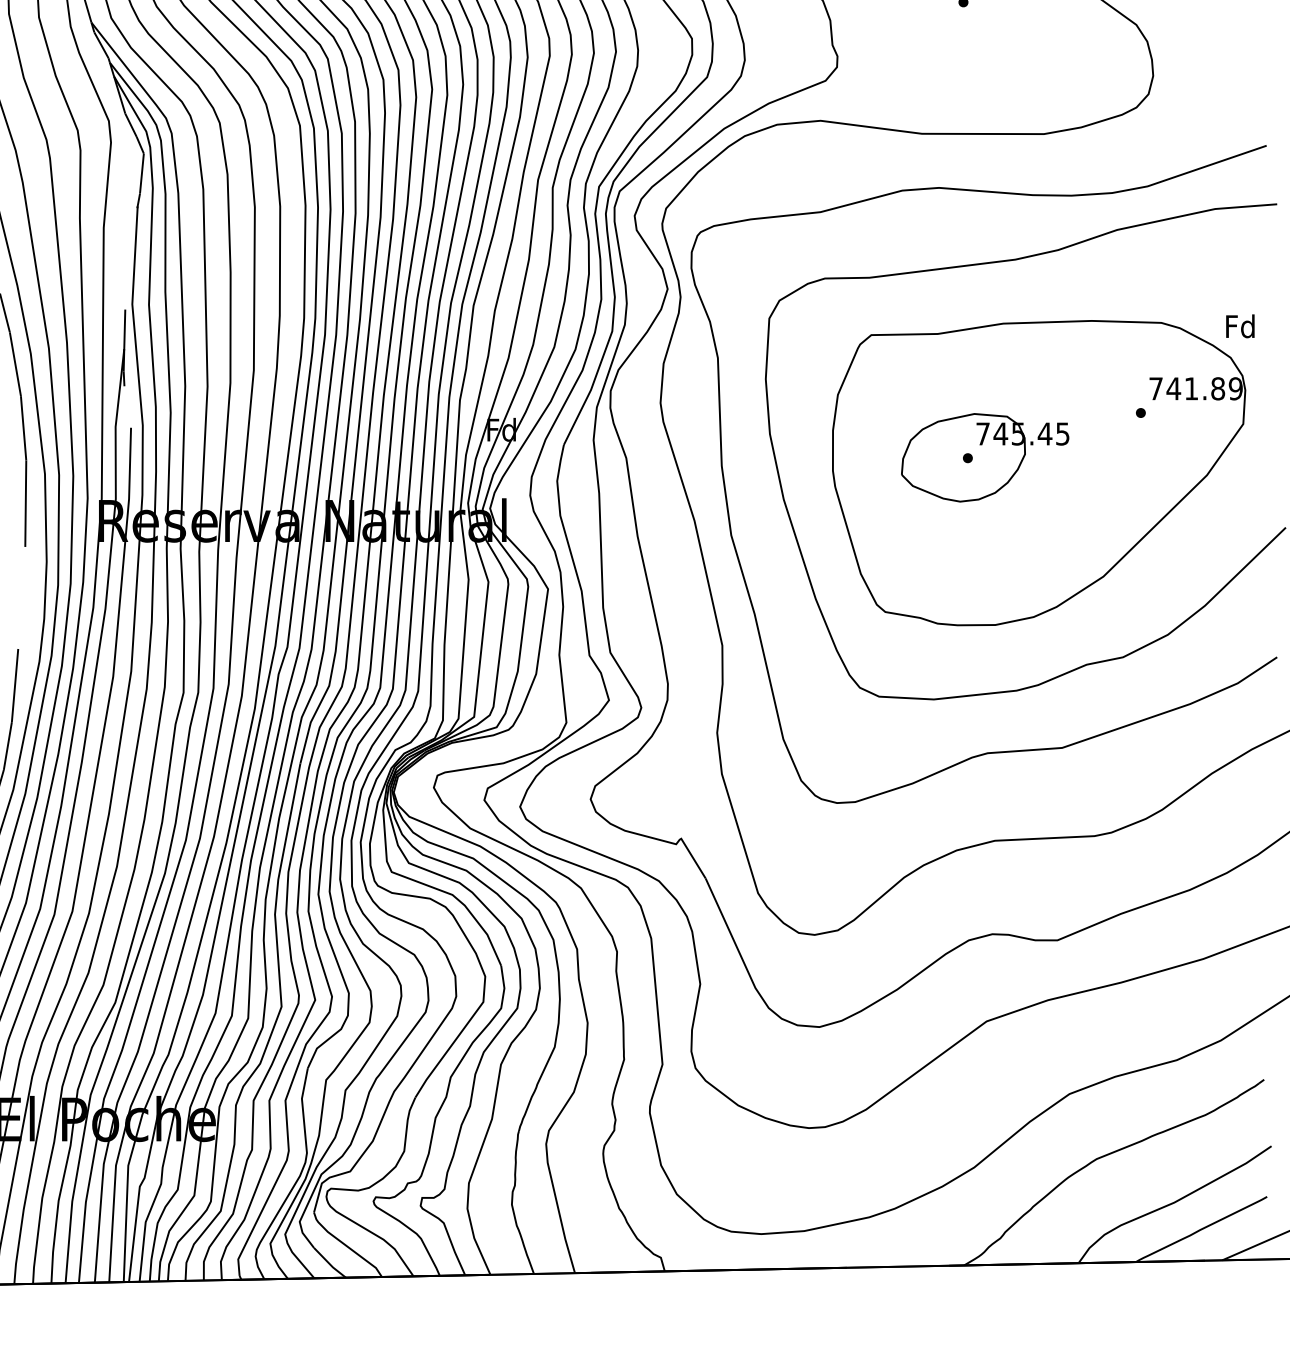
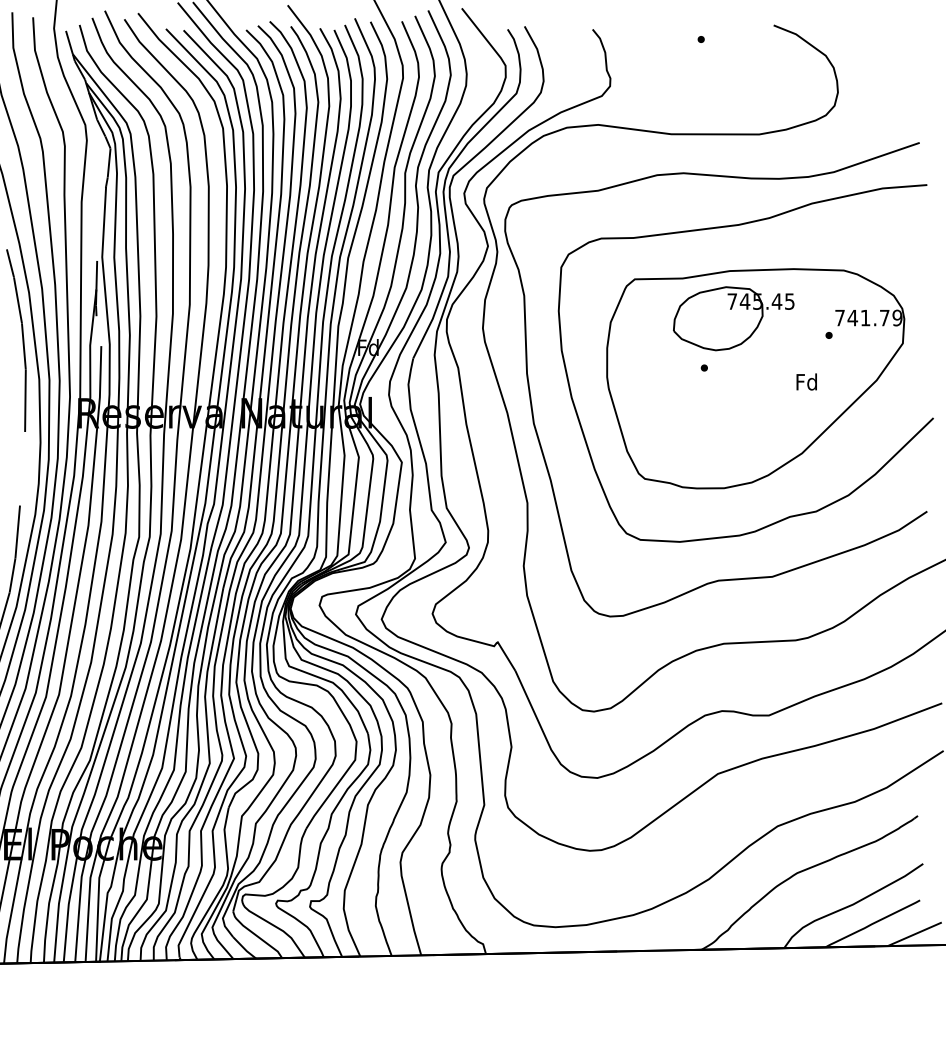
text: (1239, 325) -> (806, 381), moved
text: (1217, 388) -> (884, 317), 741.89 -> 741.79
part: (984, 457) -> (733, 318), moved

